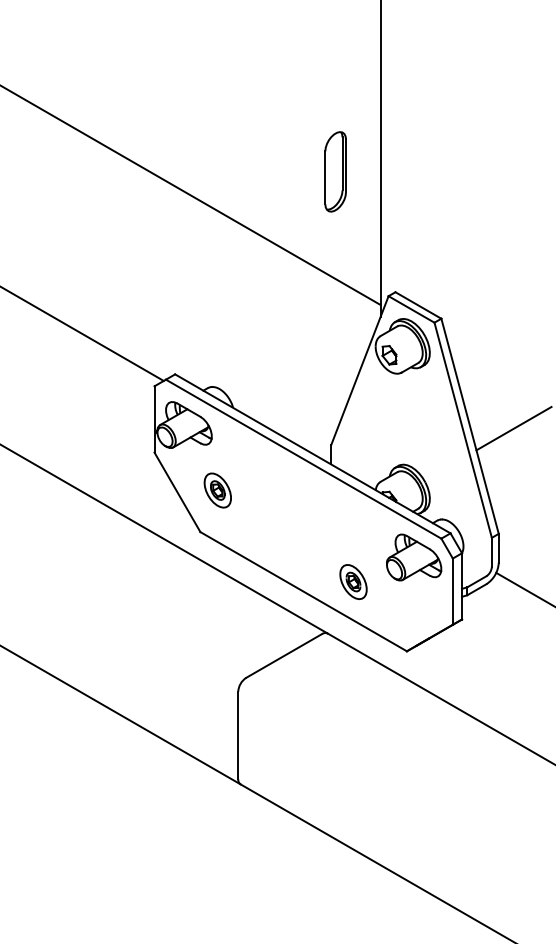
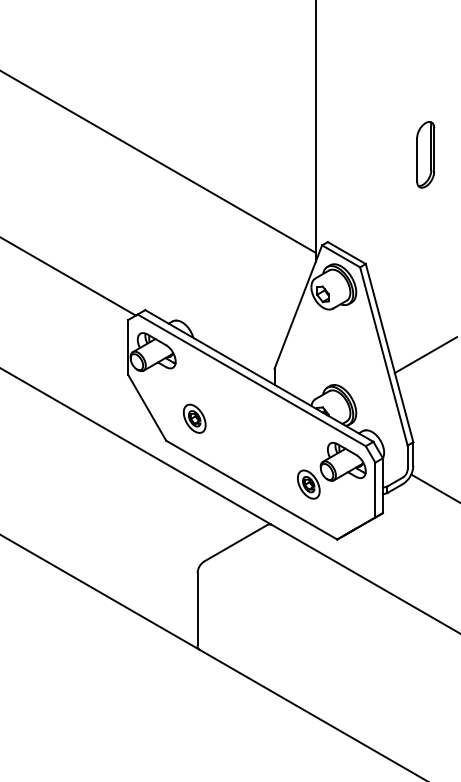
part: (335, 171) -> (425, 154), moved
part: (217, 490) -> (194, 418), moved
part: (353, 581) -> (308, 484), moved

